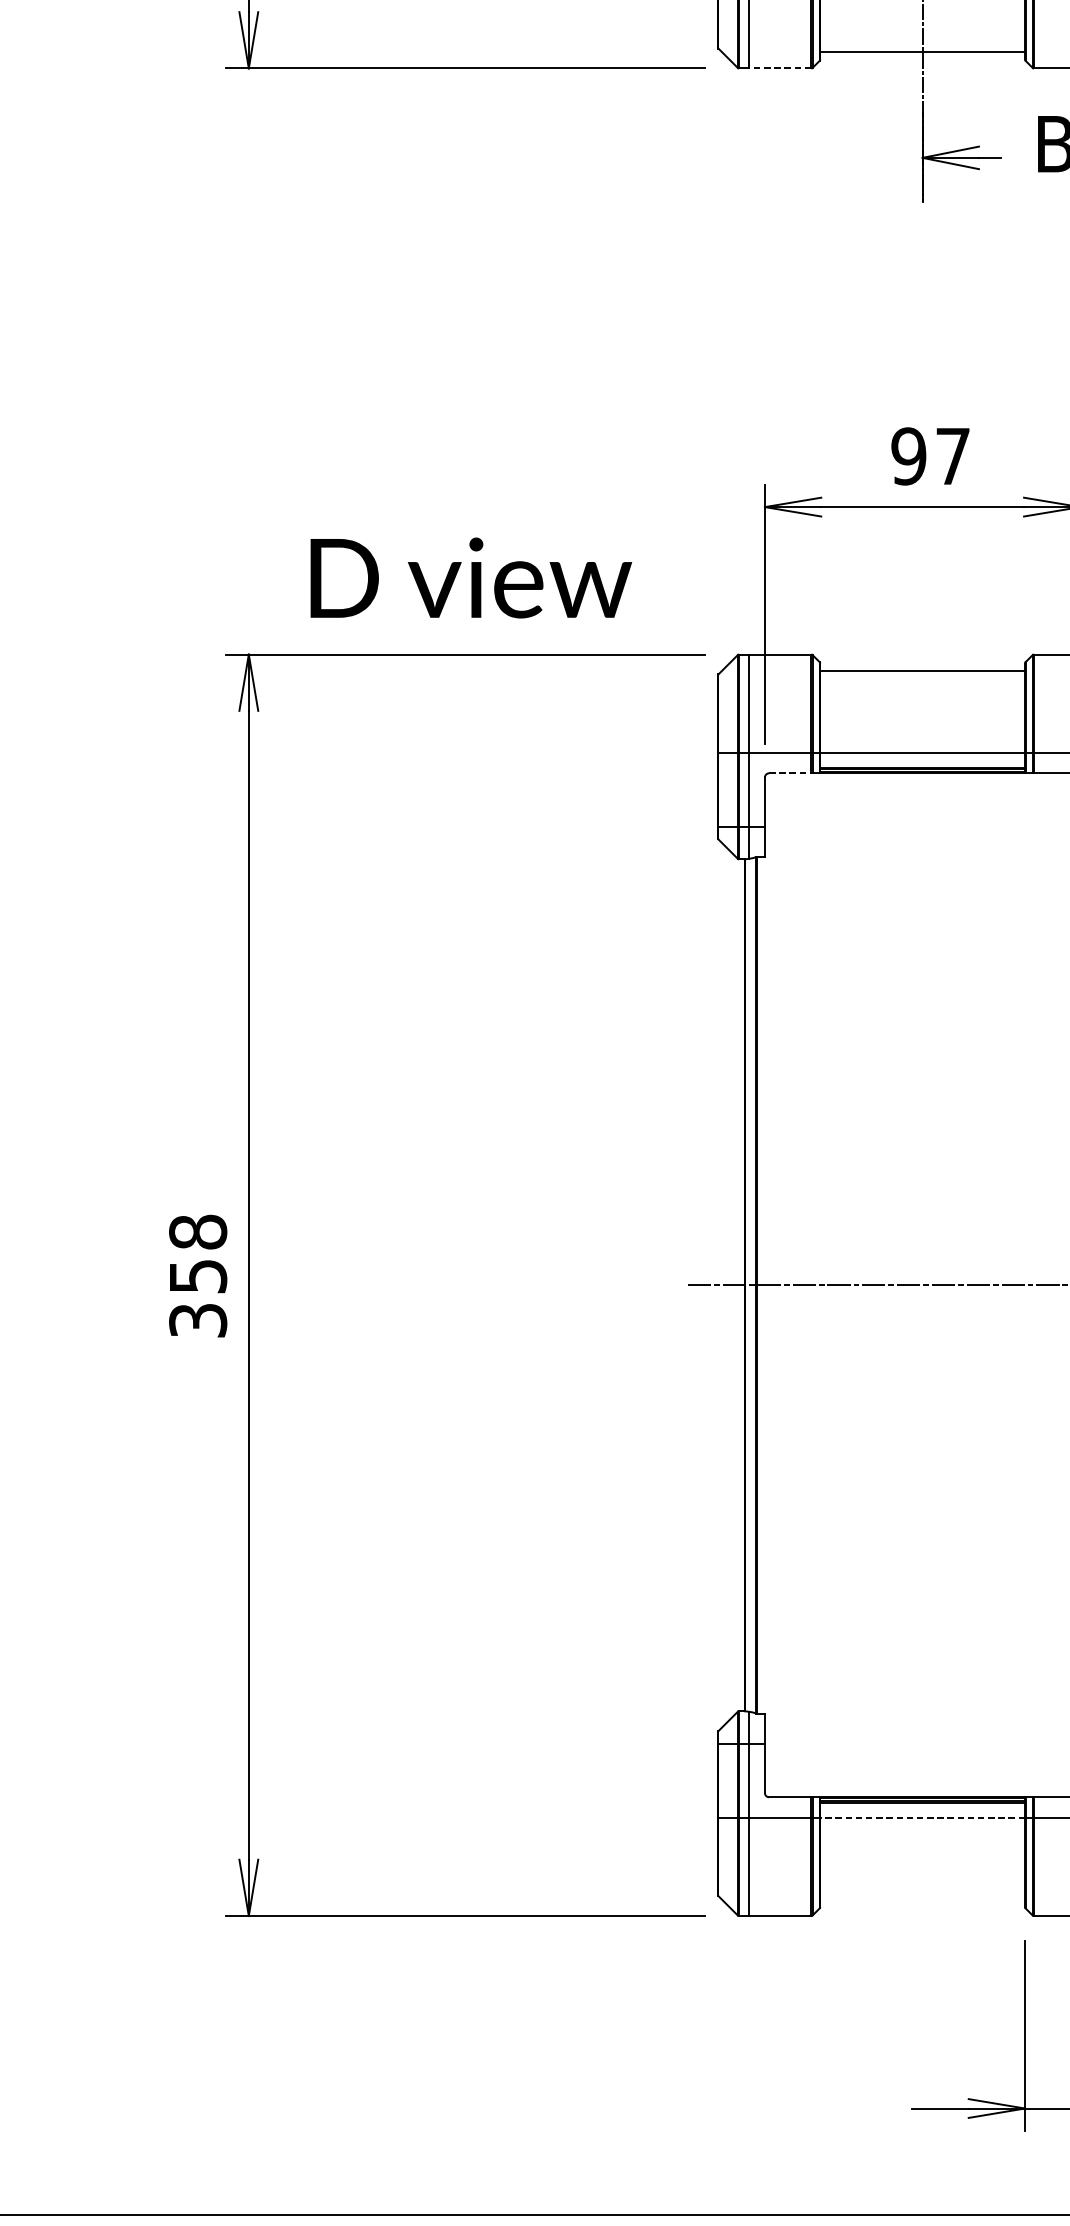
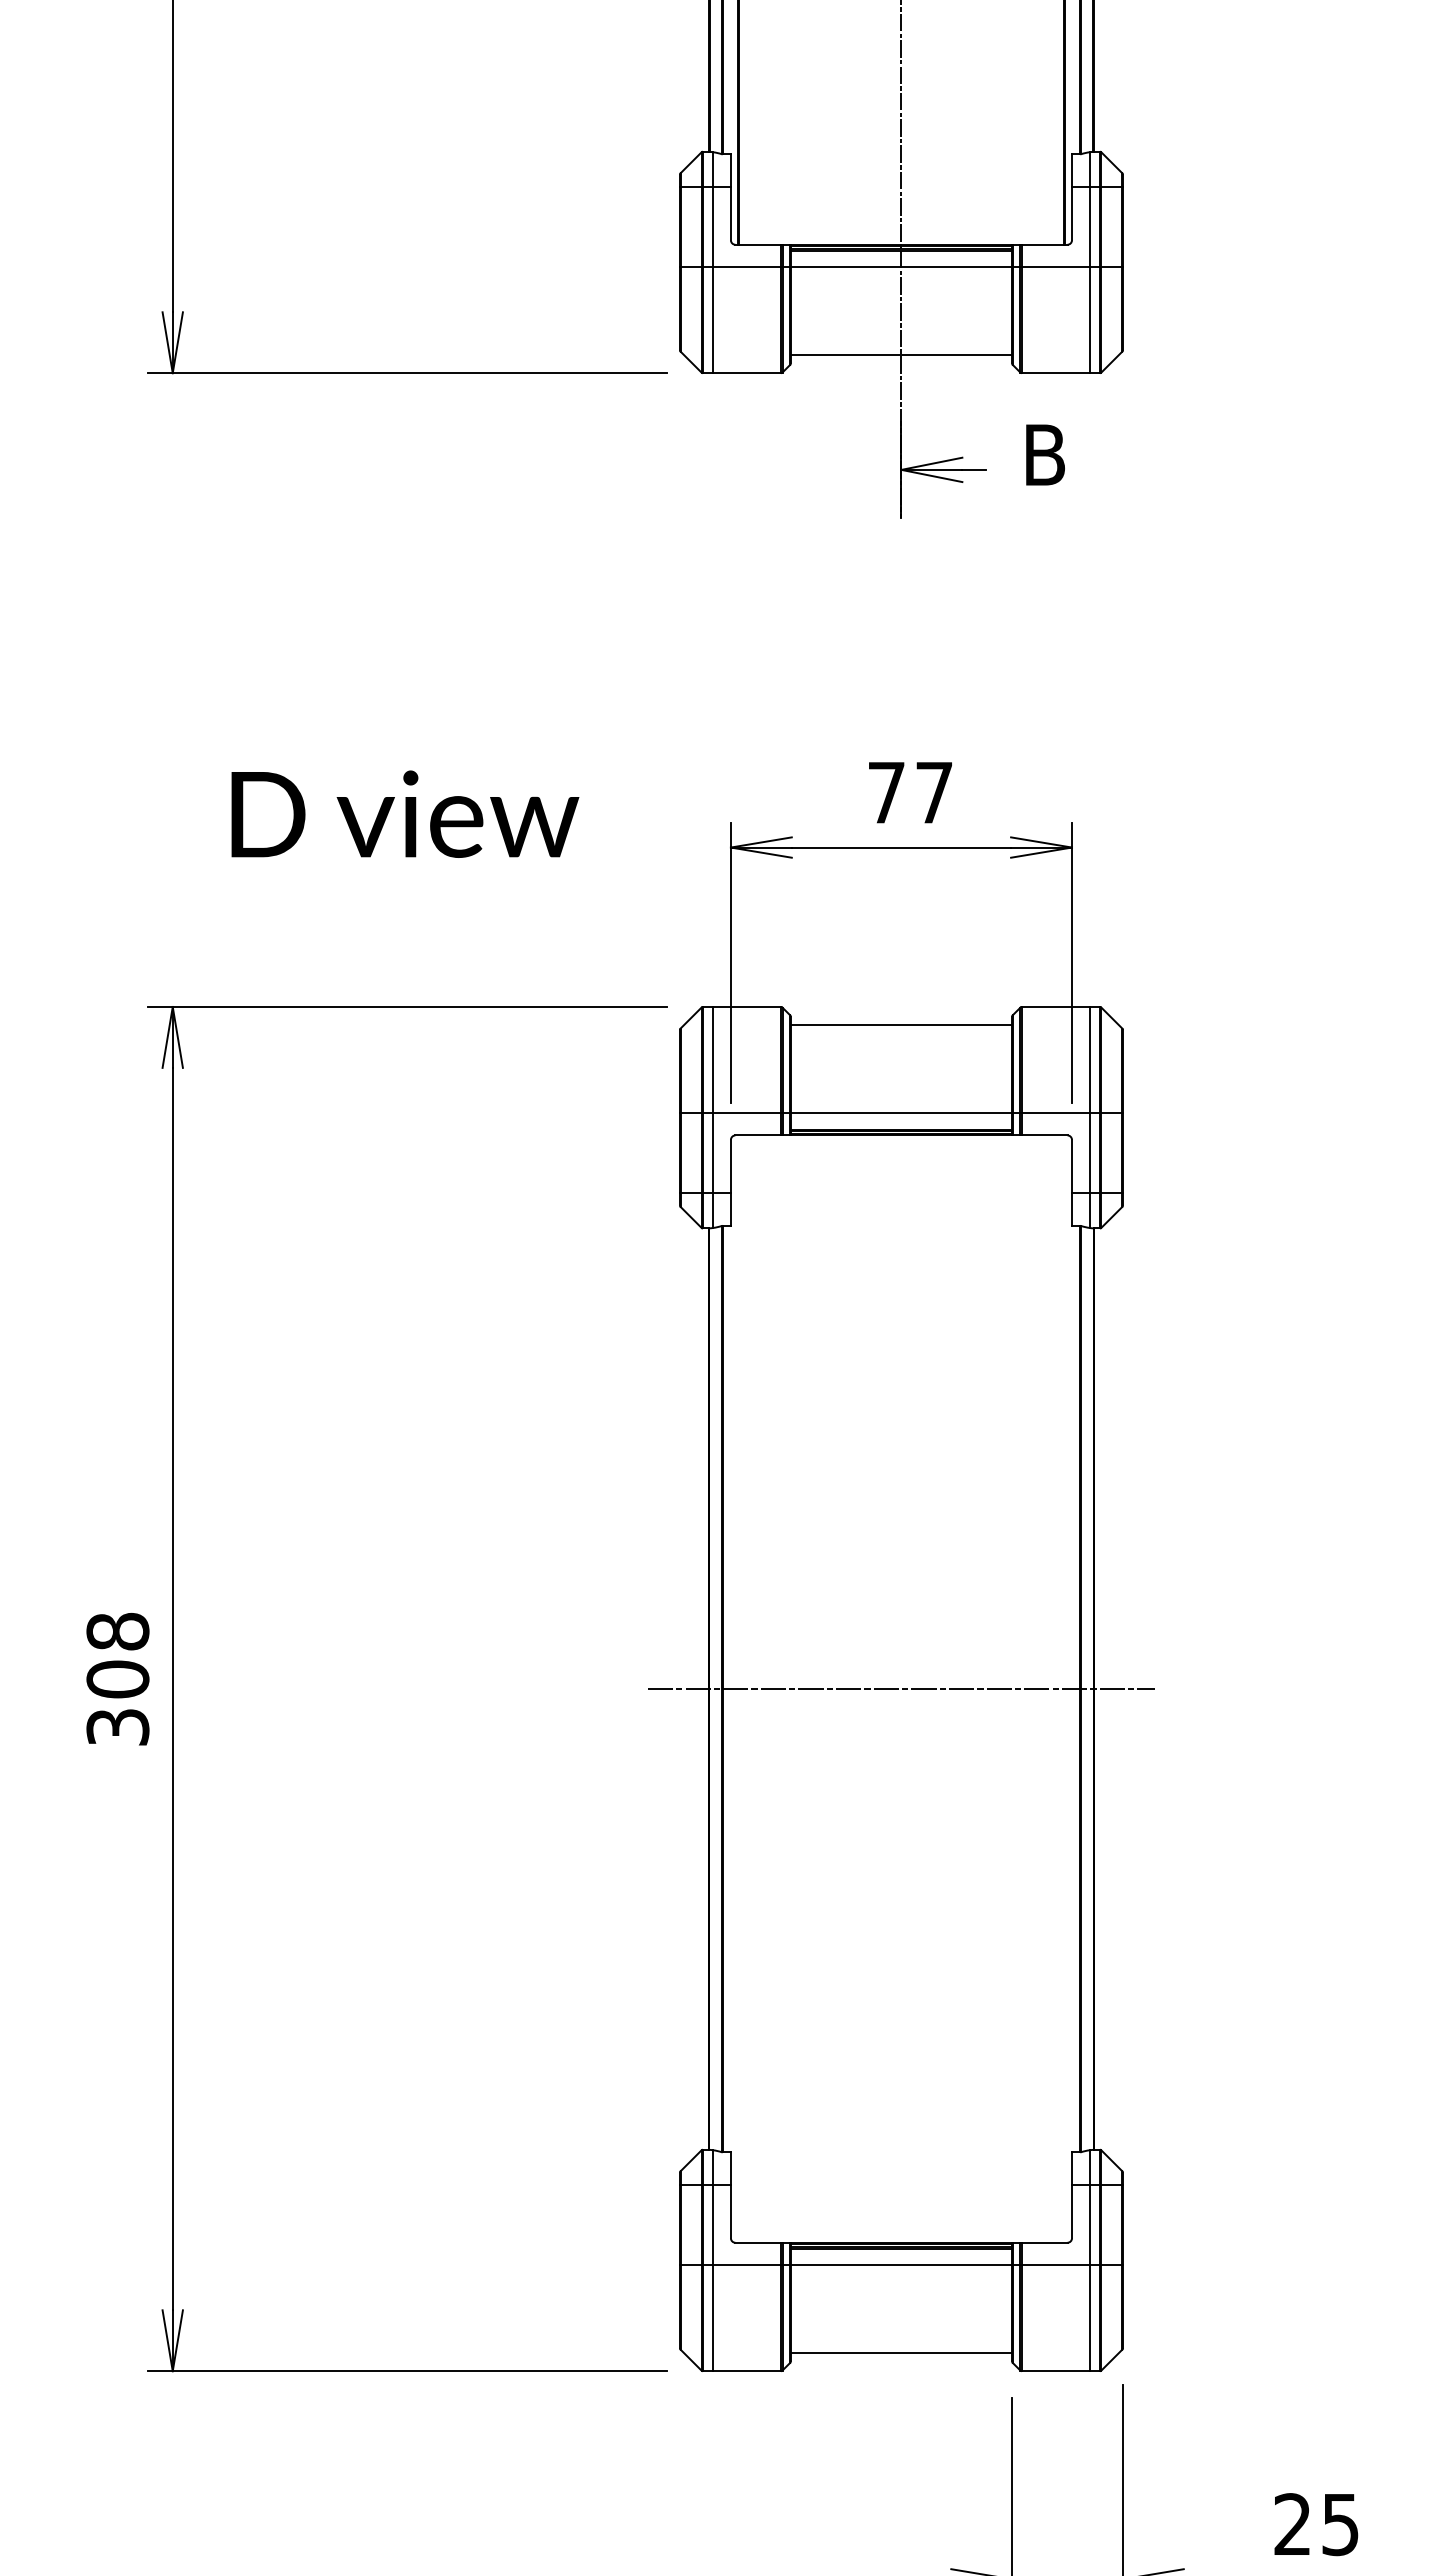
line: (780, 68) -> (747, 373), dashed -> solid
text: (908, 456) -> (886, 792), 97 -> 77
text: (471, 577) -> (405, 813), moved
line: (790, 773) -> (758, 1135), dashed -> solid
text: (197, 1276) -> (117, 1679), 358 -> 308
line: (922, 1817) -> (901, 2264), dashed -> solid
line: (922, 1899) -> (901, 2353), added

